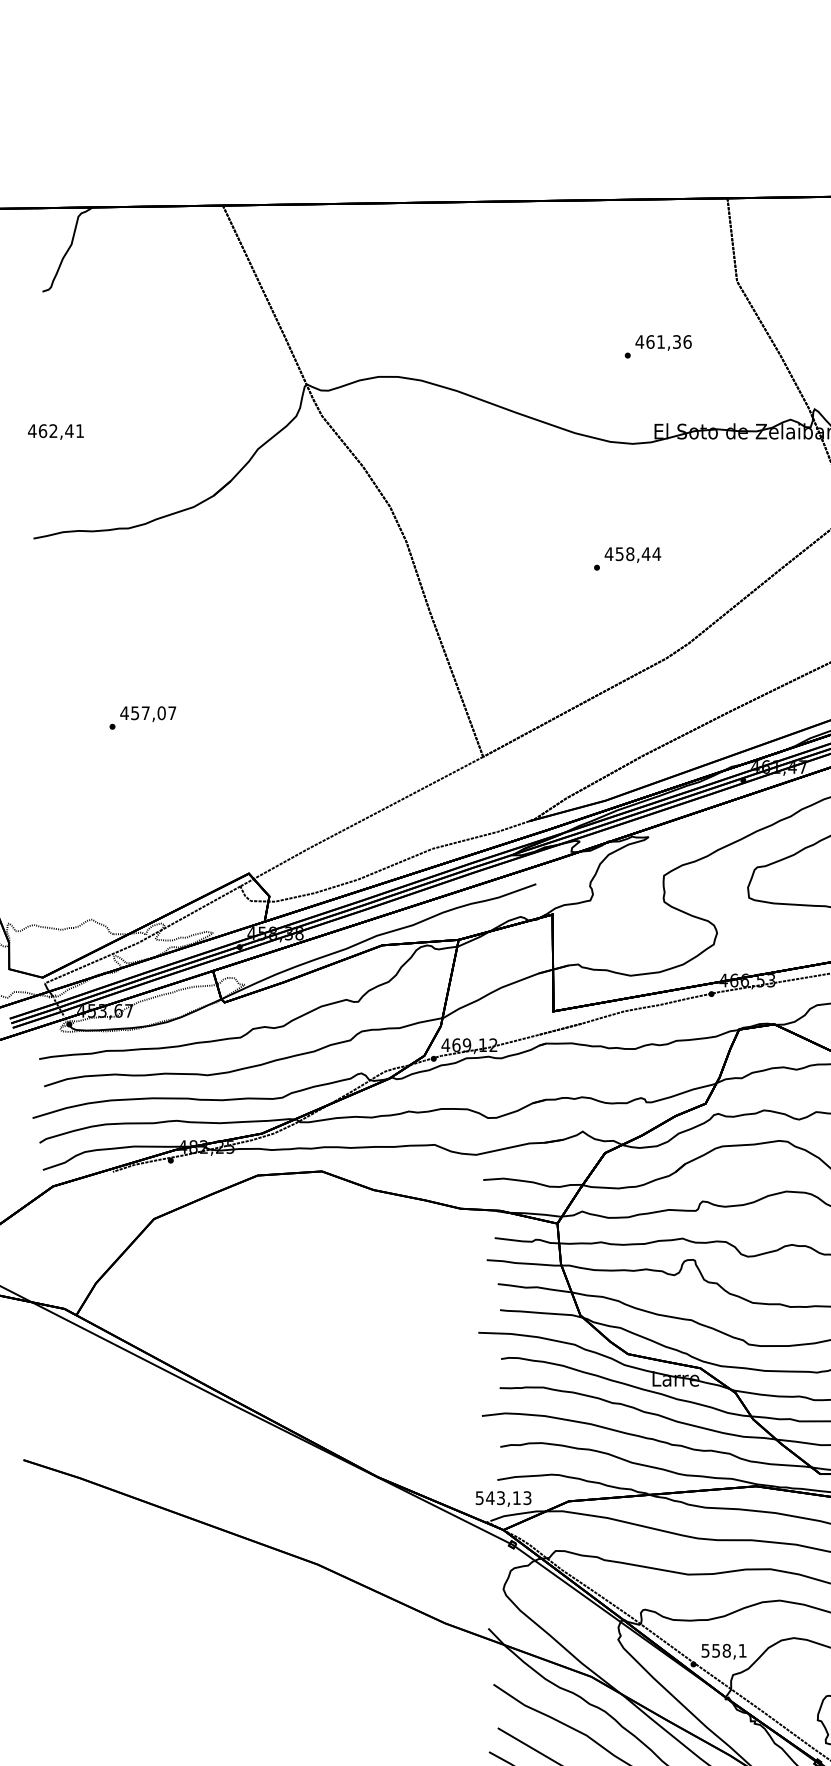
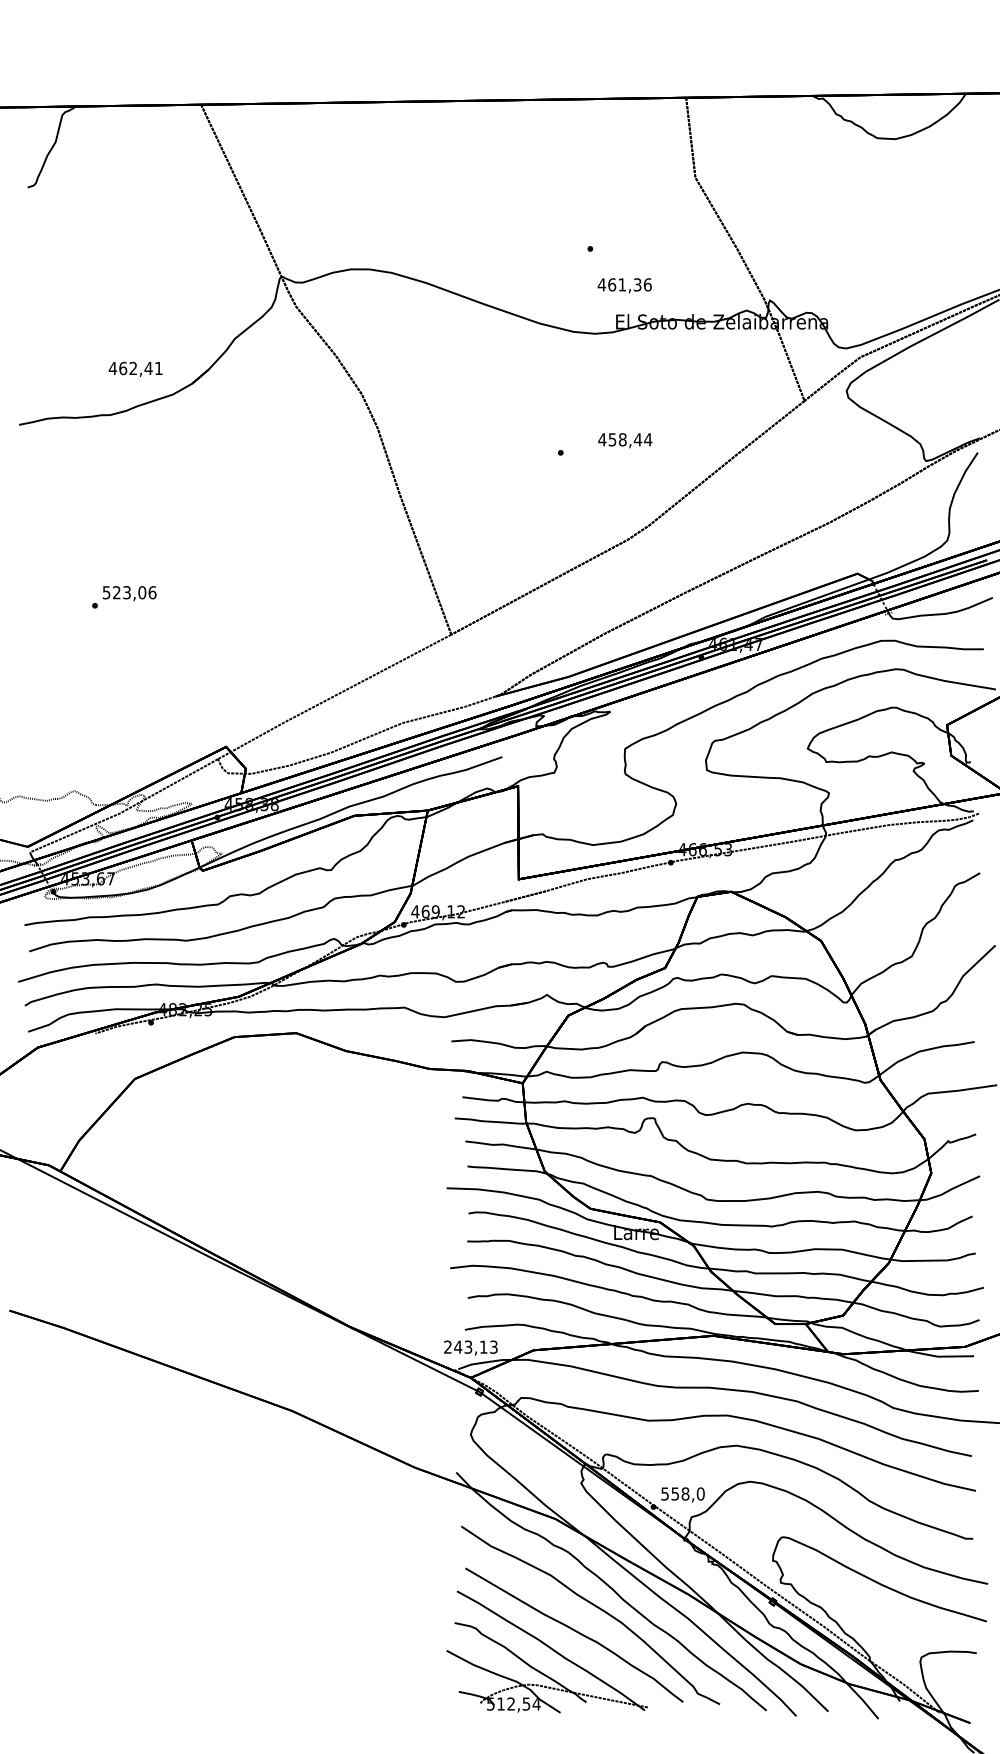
text: (663, 342) -> (624, 285), moved
text: (55, 431) -> (135, 368), moved
text: (633, 554) -> (625, 440), moved
text: (148, 713) -> (129, 592), 457,07 -> 523,06
text: (479, 1497) -> (447, 1346), 543,13 -> 243,13
text: (742, 1650) -> (700, 1493), 558,1 -> 558,0

